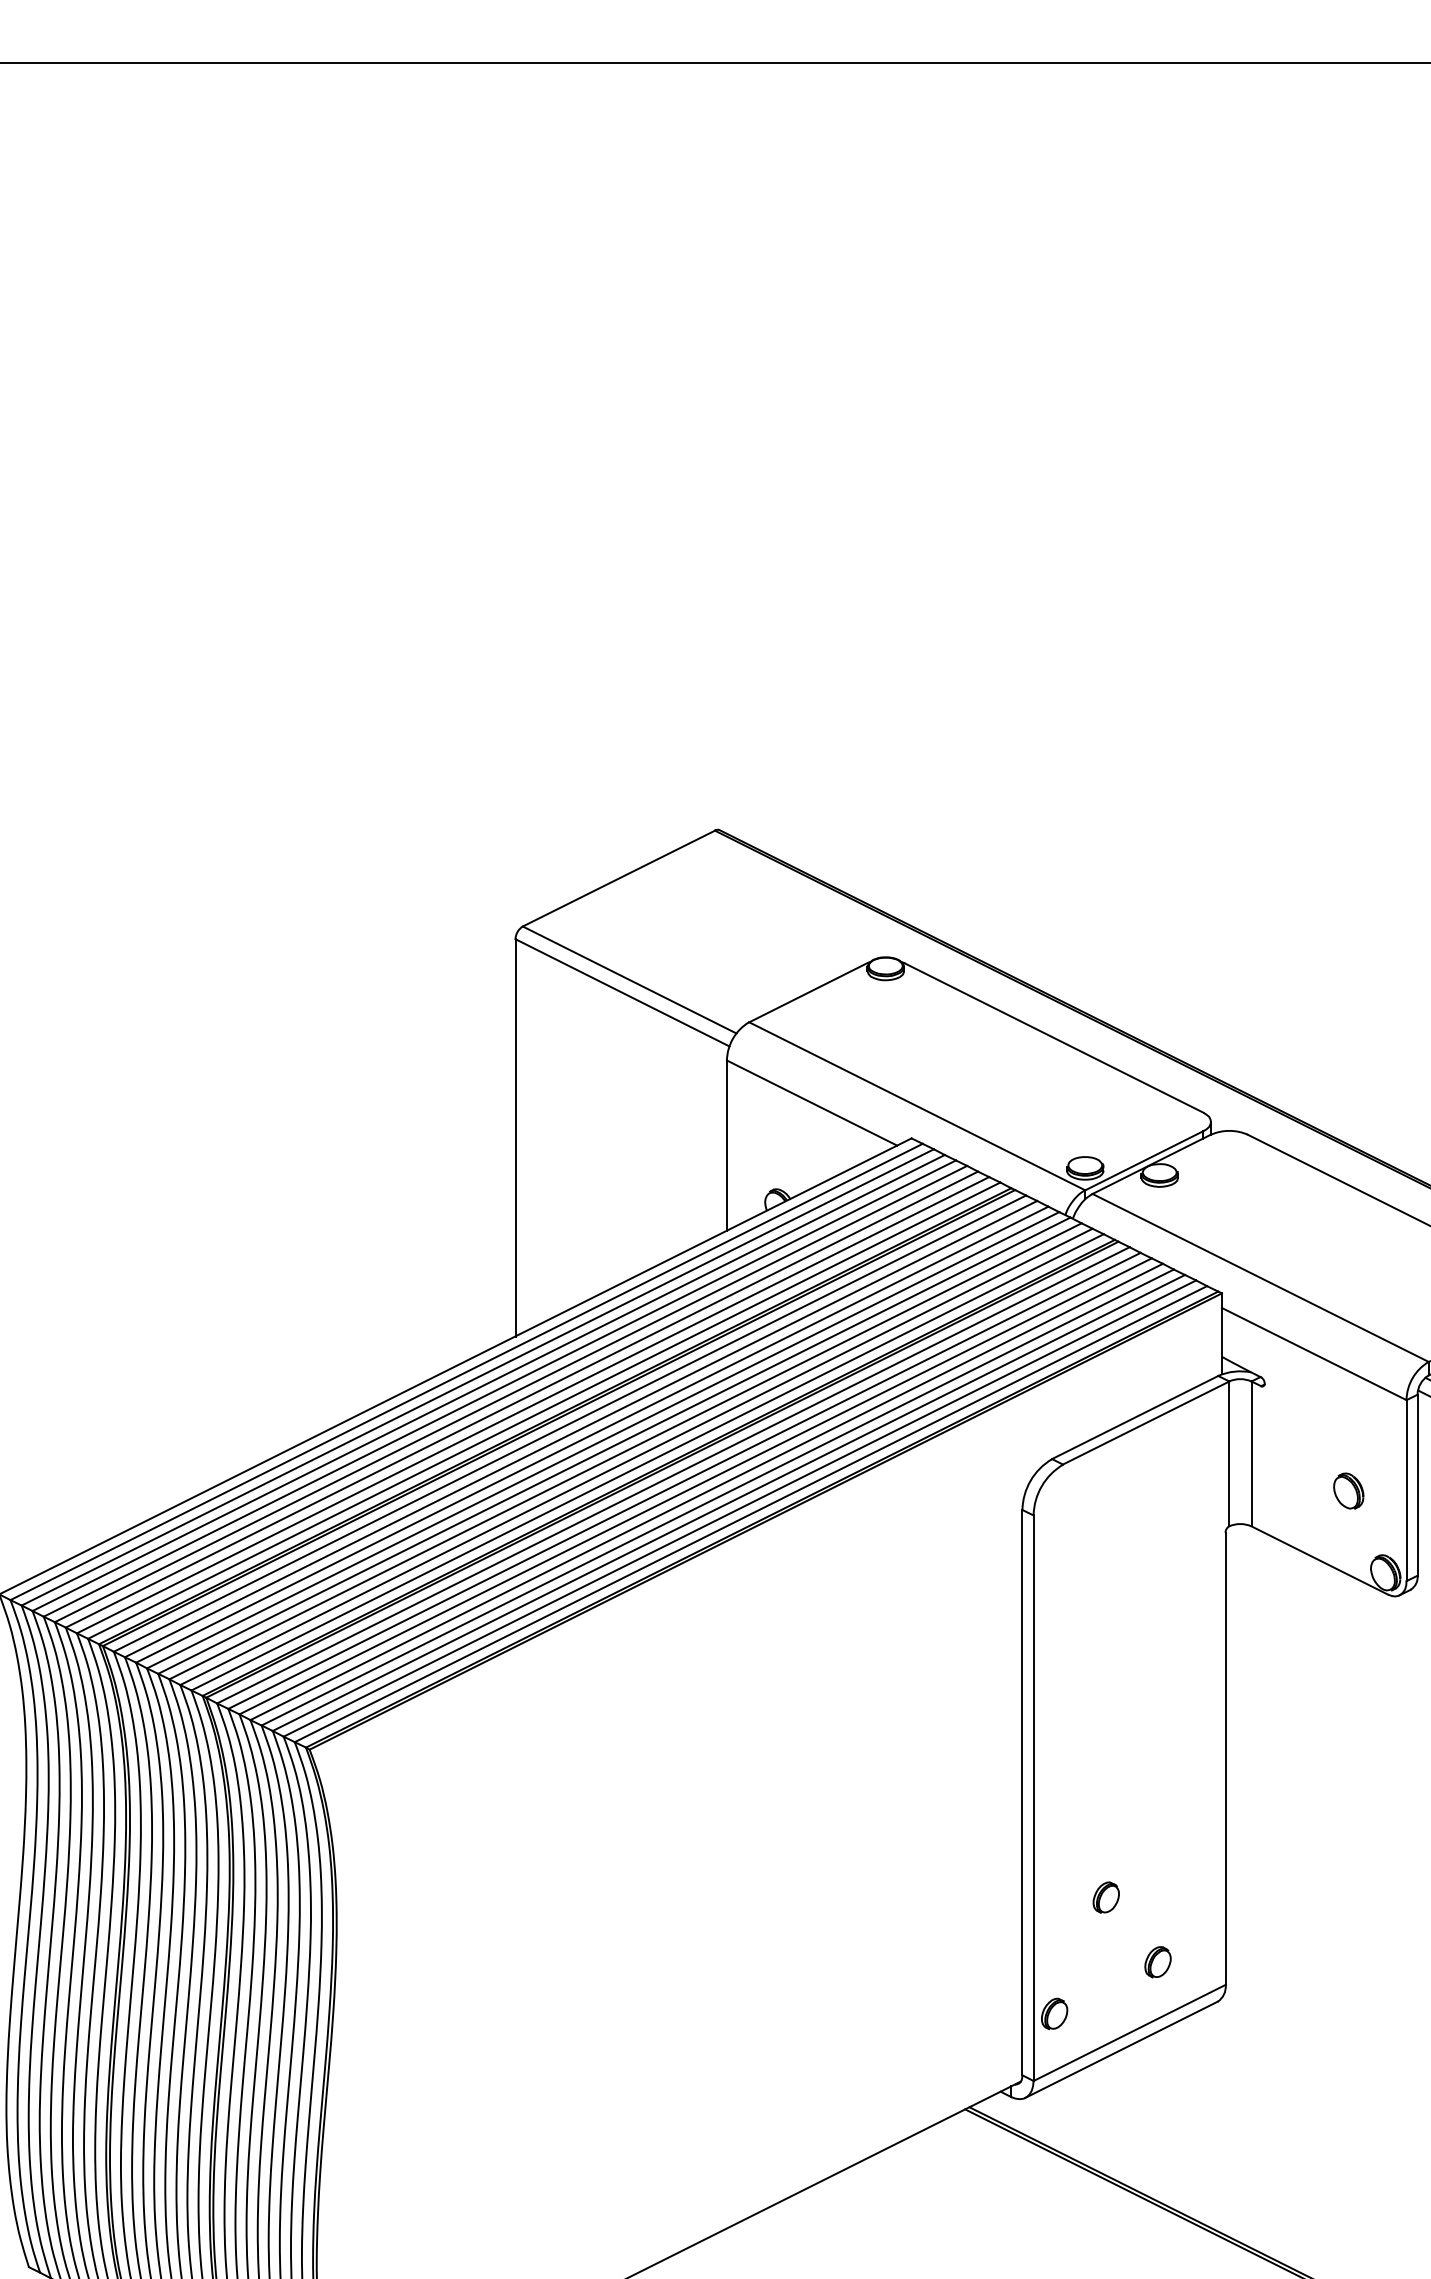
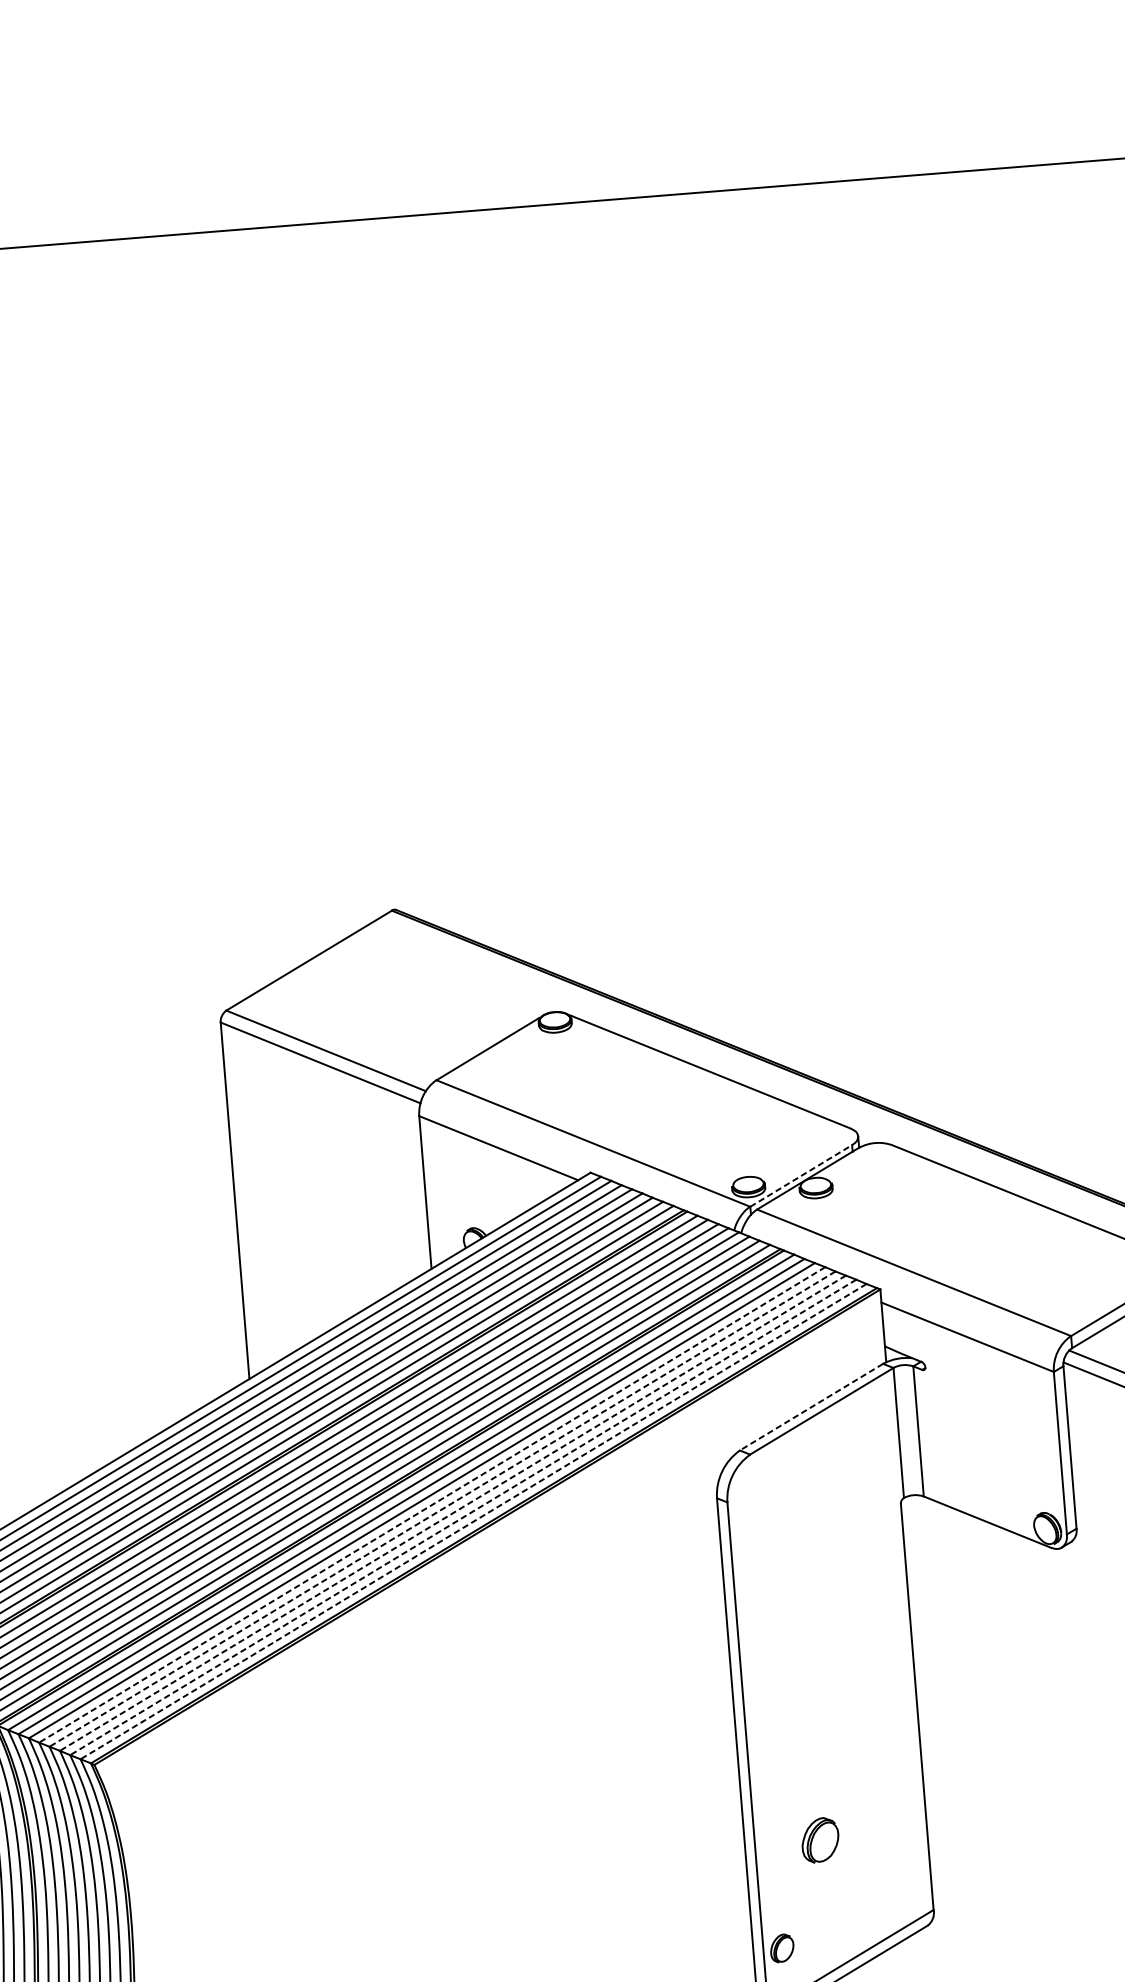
line: (1144, 1160) -> (801, 1175), solid -> dashed
line: (1135, 1417) -> (811, 1407), solid -> dashed
part: (1348, 1490) -> (1008, 1457), removed
line: (706, 1492) -> (432, 1505), solid -> dashed
line: (717, 1497) -> (442, 1509), solid -> dashed
line: (728, 1502) -> (452, 1512), solid -> dashed
line: (739, 1508) -> (462, 1517), solid -> dashed
line: (750, 1514) -> (473, 1521), solid -> dashed
part: (1105, 1897) -> (819, 1840), size x1.6
part: (1157, 1962) -> (870, 1894), removed

